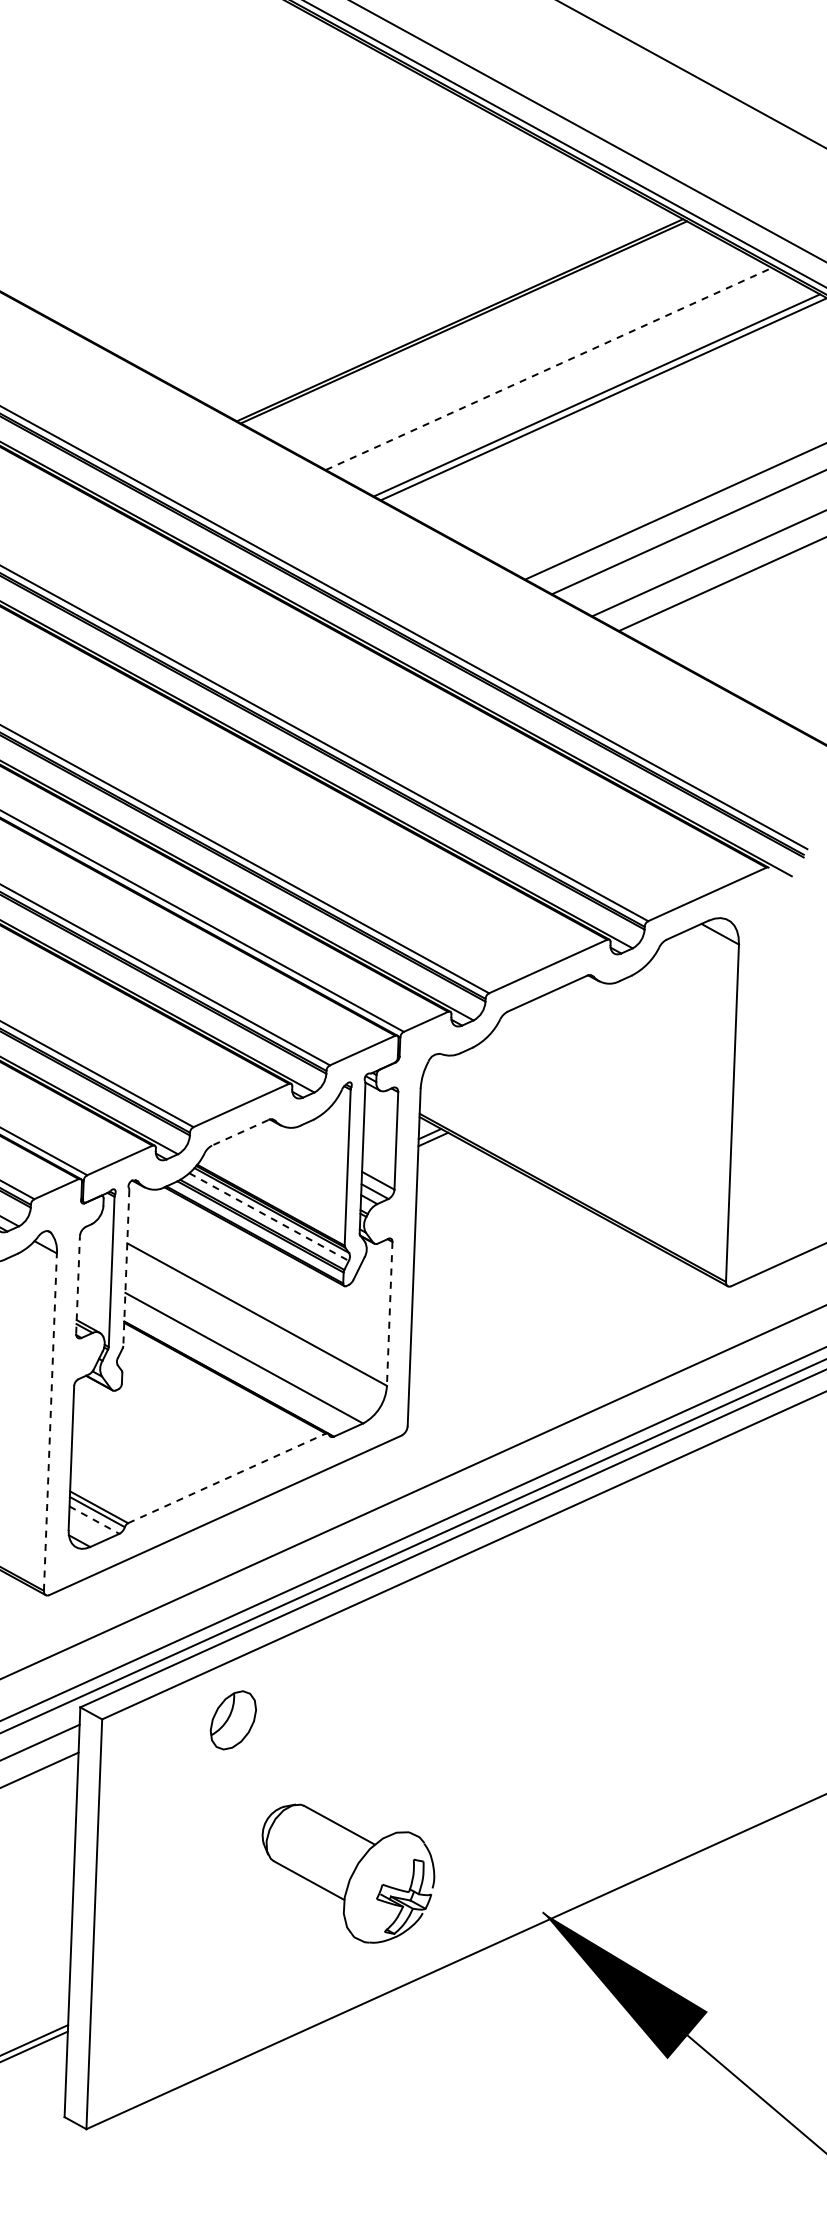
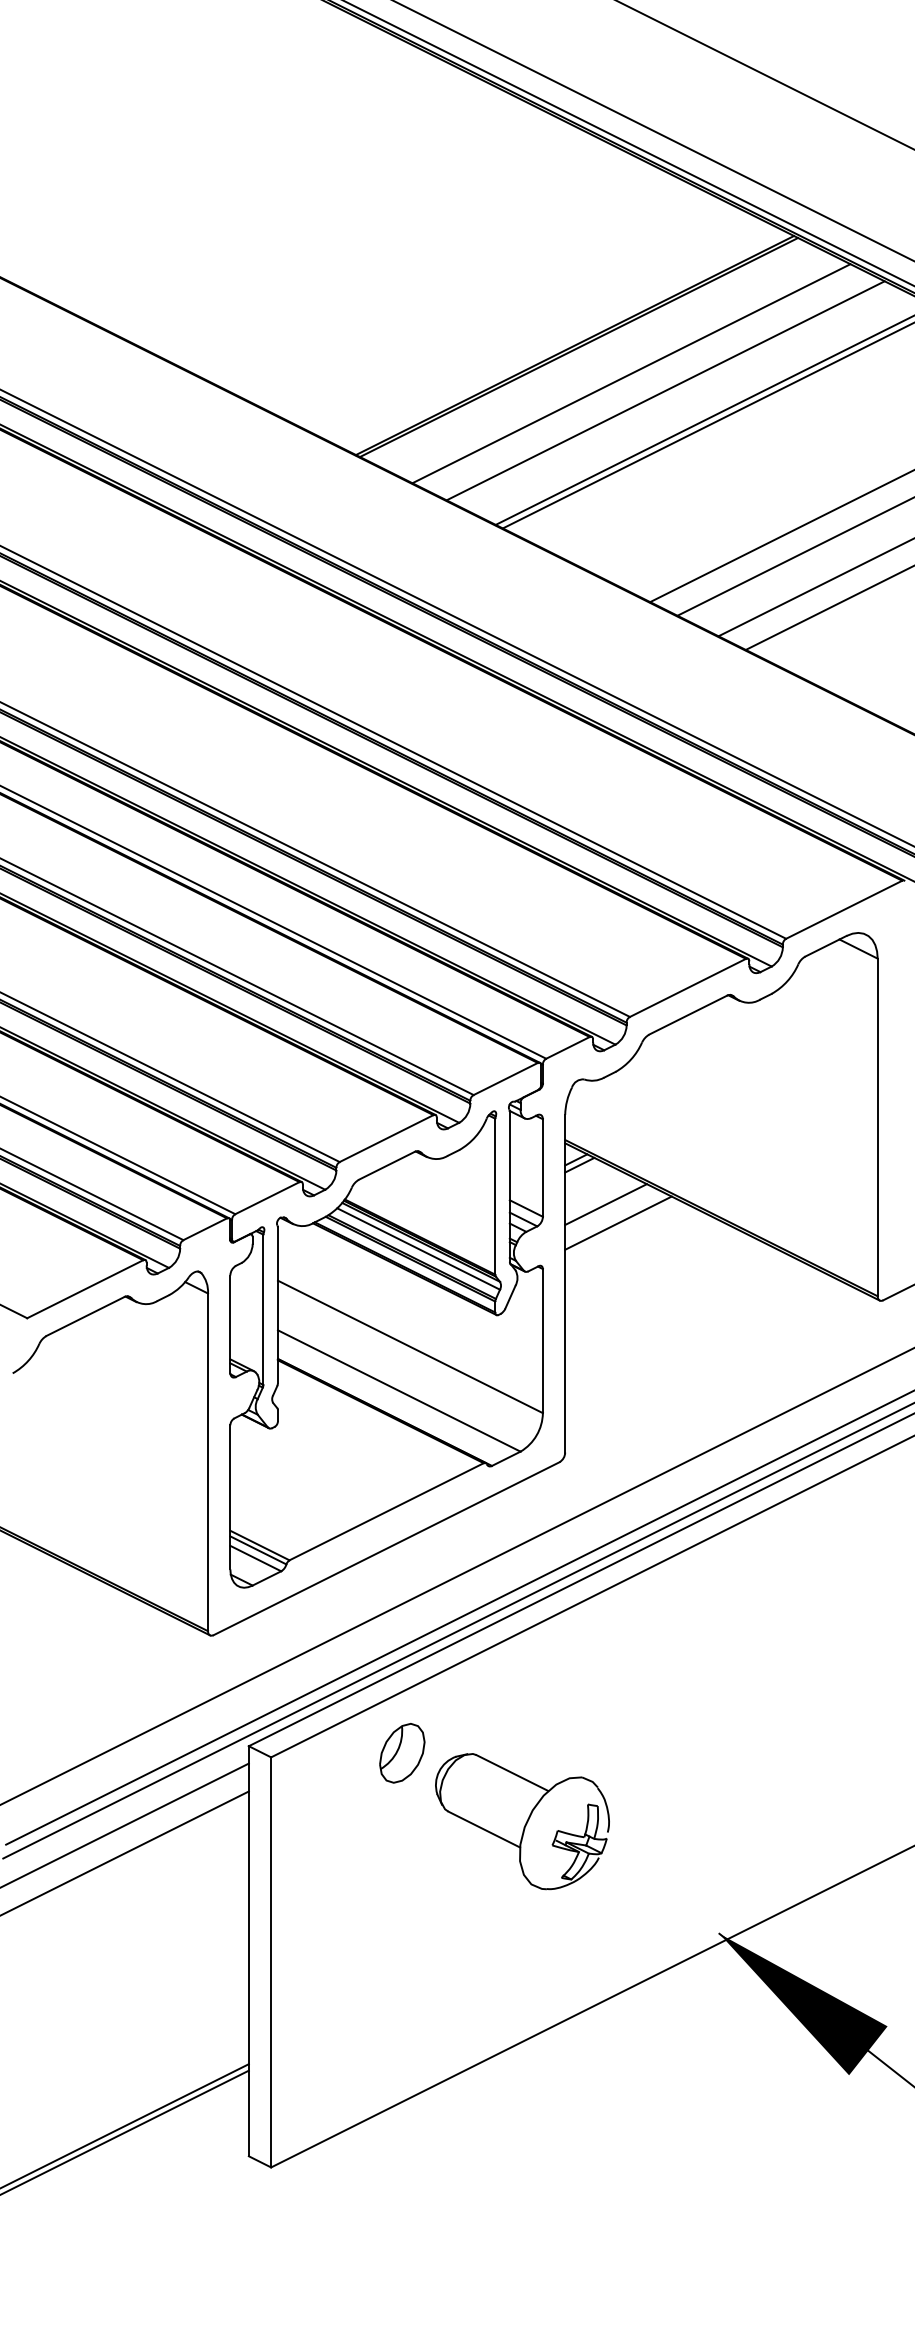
line: (515, 350) -> (631, 373), added
line: (548, 368) -> (665, 390), dashed -> solid
line: (240, 1132) -> (386, 1165), dashed -> solid
line: (457, 1179) -> (605, 1204), added
line: (469, 1198) -> (618, 1222), added
line: (268, 1217) -> (418, 1249), dashed -> solid
line: (125, 1268) -> (277, 1305), dashed -> solid
line: (78, 1285) -> (230, 1324), dashed -> solid
line: (389, 1314) -> (542, 1341), dashed -> solid
line: (50, 1422) -> (208, 1462), dashed -> solid
line: (226, 1478) -> (386, 1511), dashed -> solid
line: (95, 1520) -> (256, 1558), dashed -> solid
part: (347, 1874) -> (522, 1821), moved

